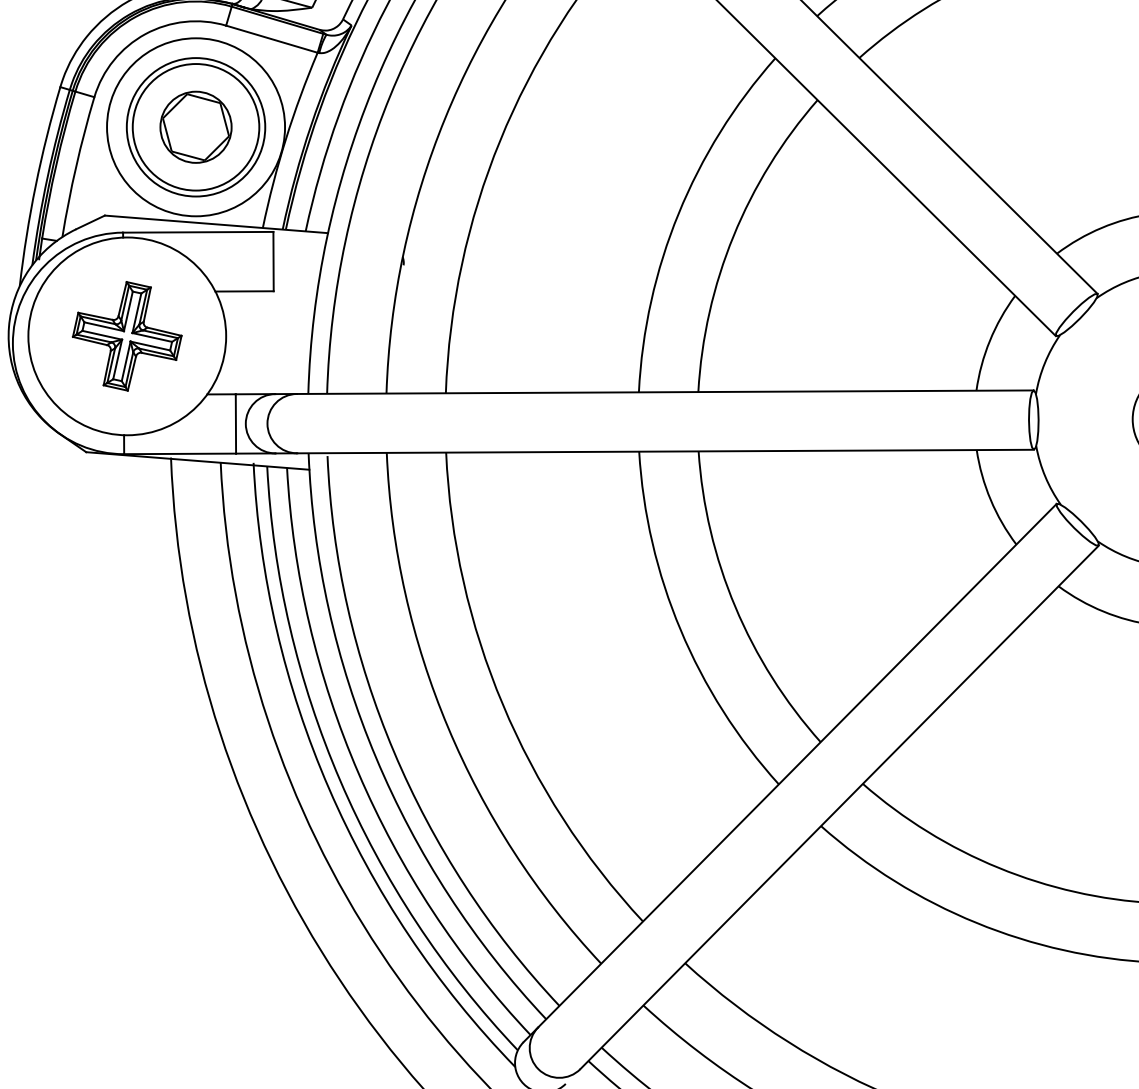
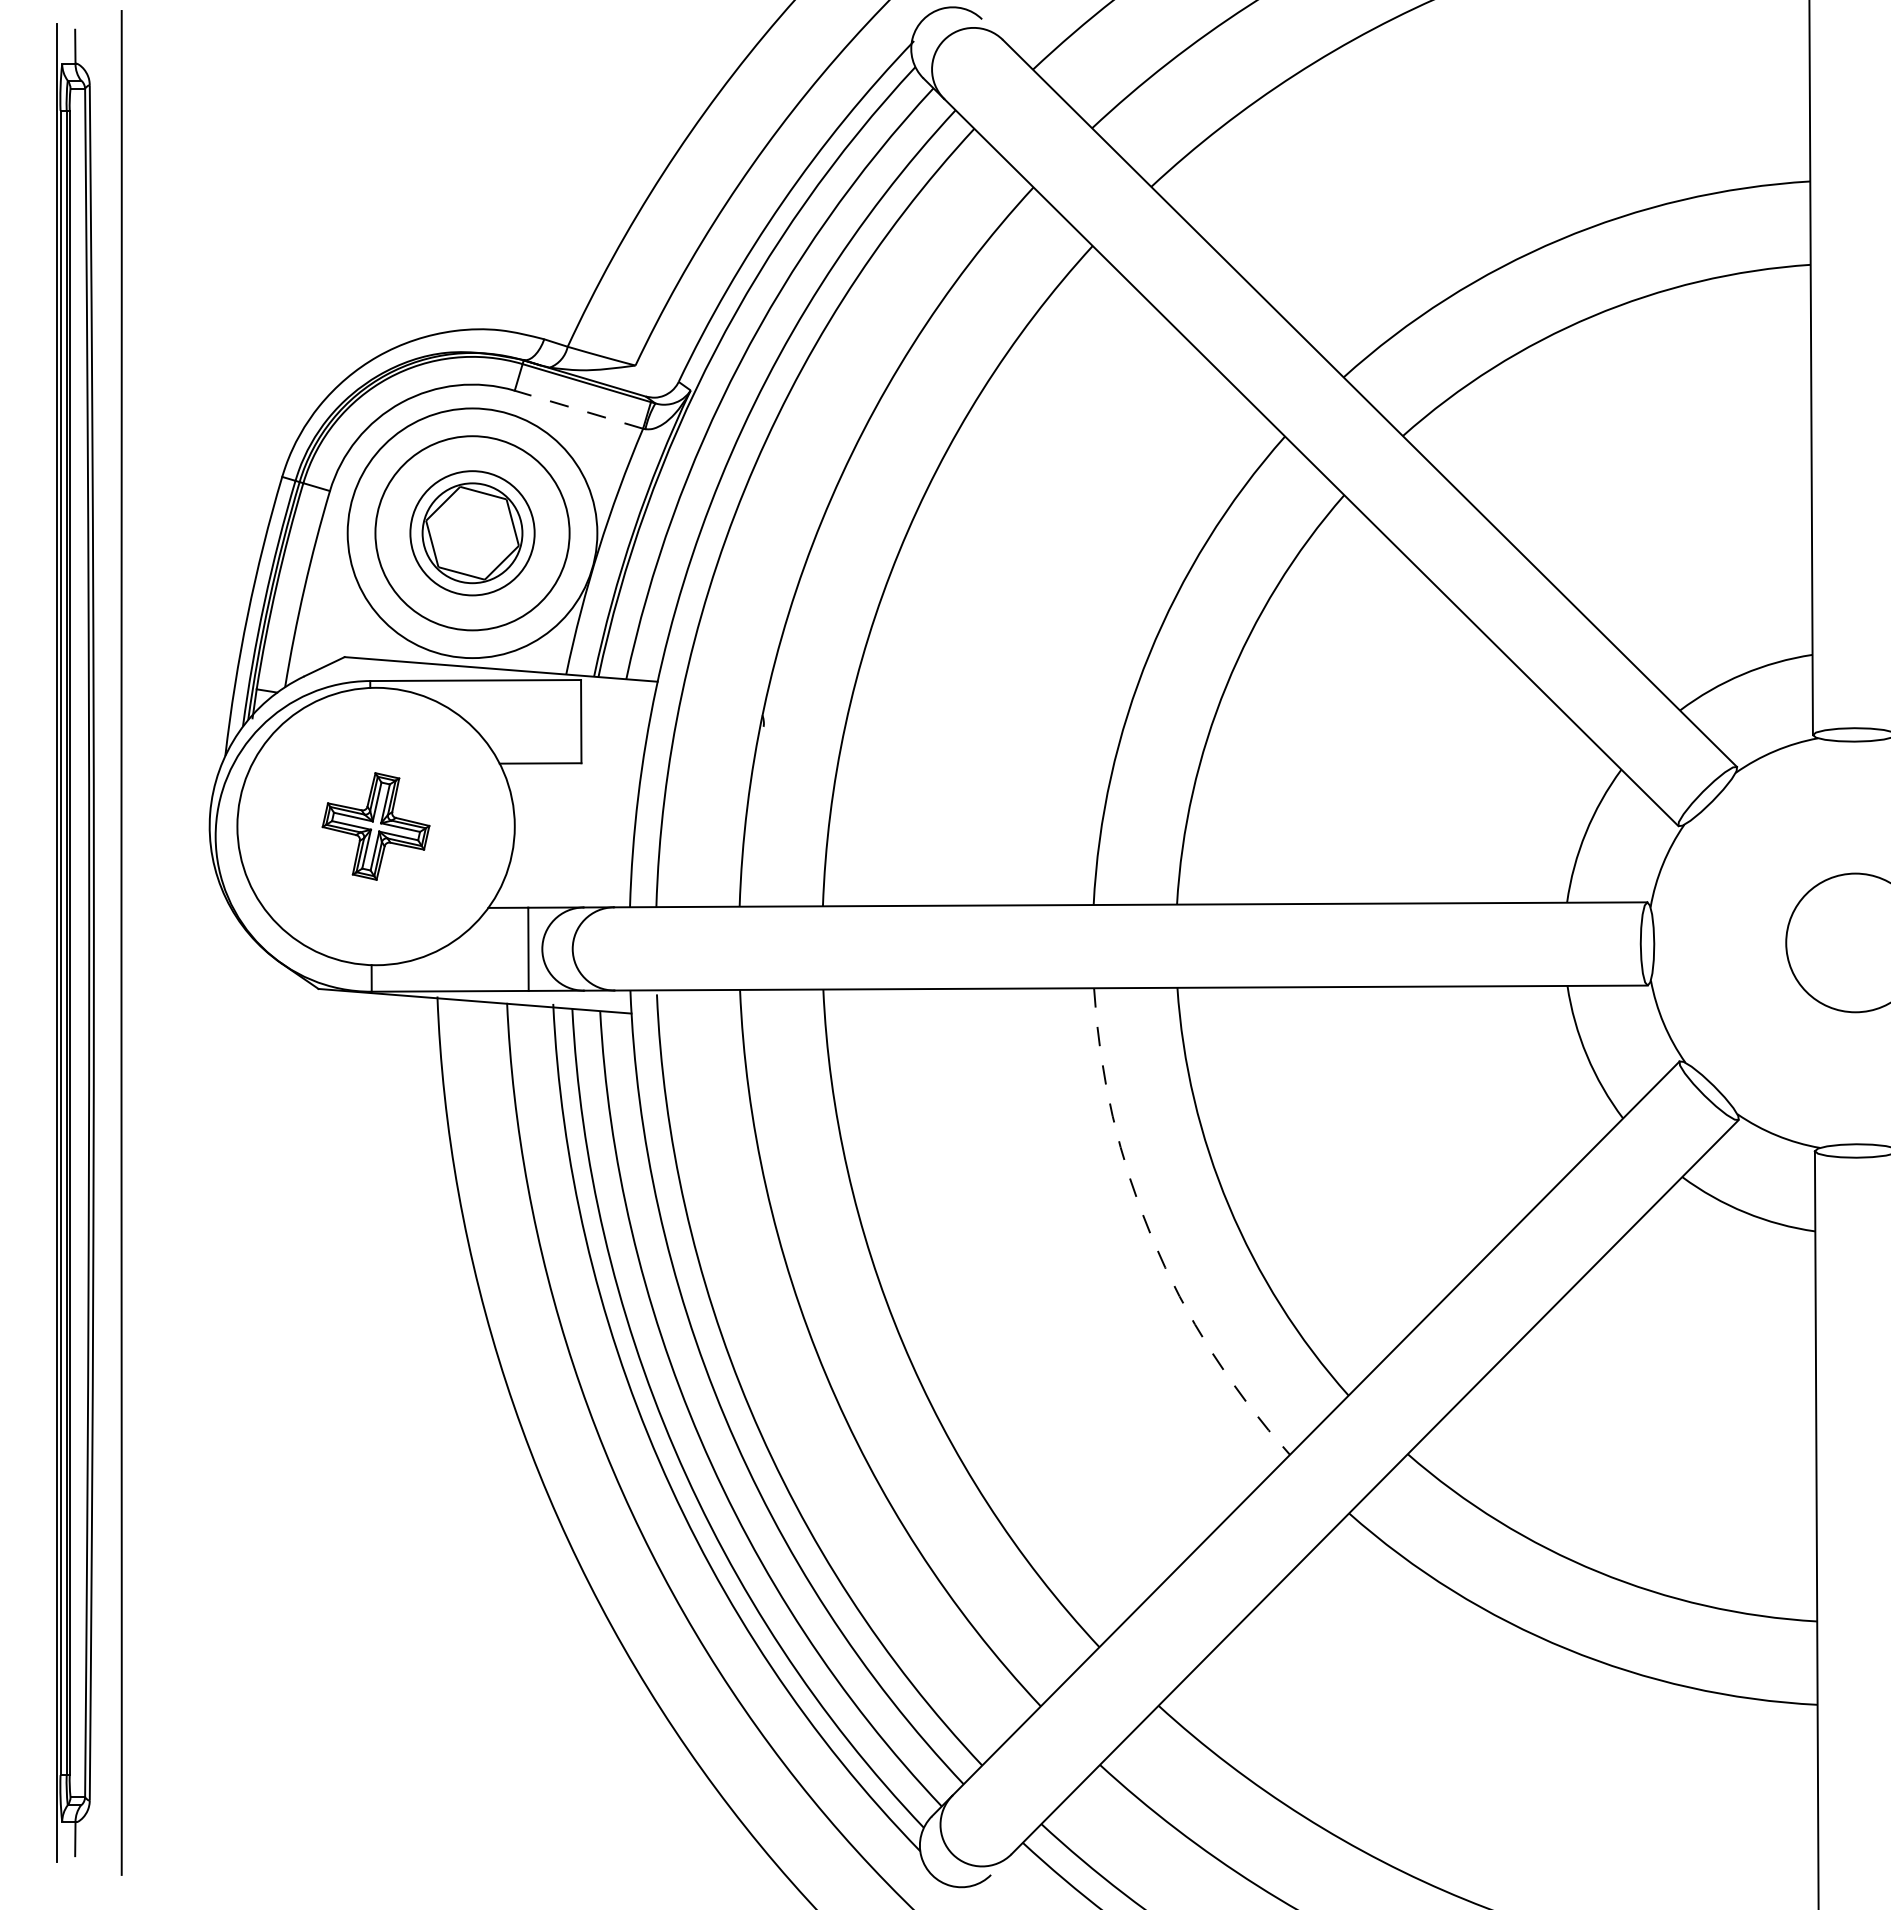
line: (271, 39) -> (578, 409), solid -> dashed
circle: (196, 127) -> (472, 533), size x0.7
part: (126, 336) -> (375, 826), size x0.7
arc: (680, 630) -> (1152, 1238), solid -> dashed

